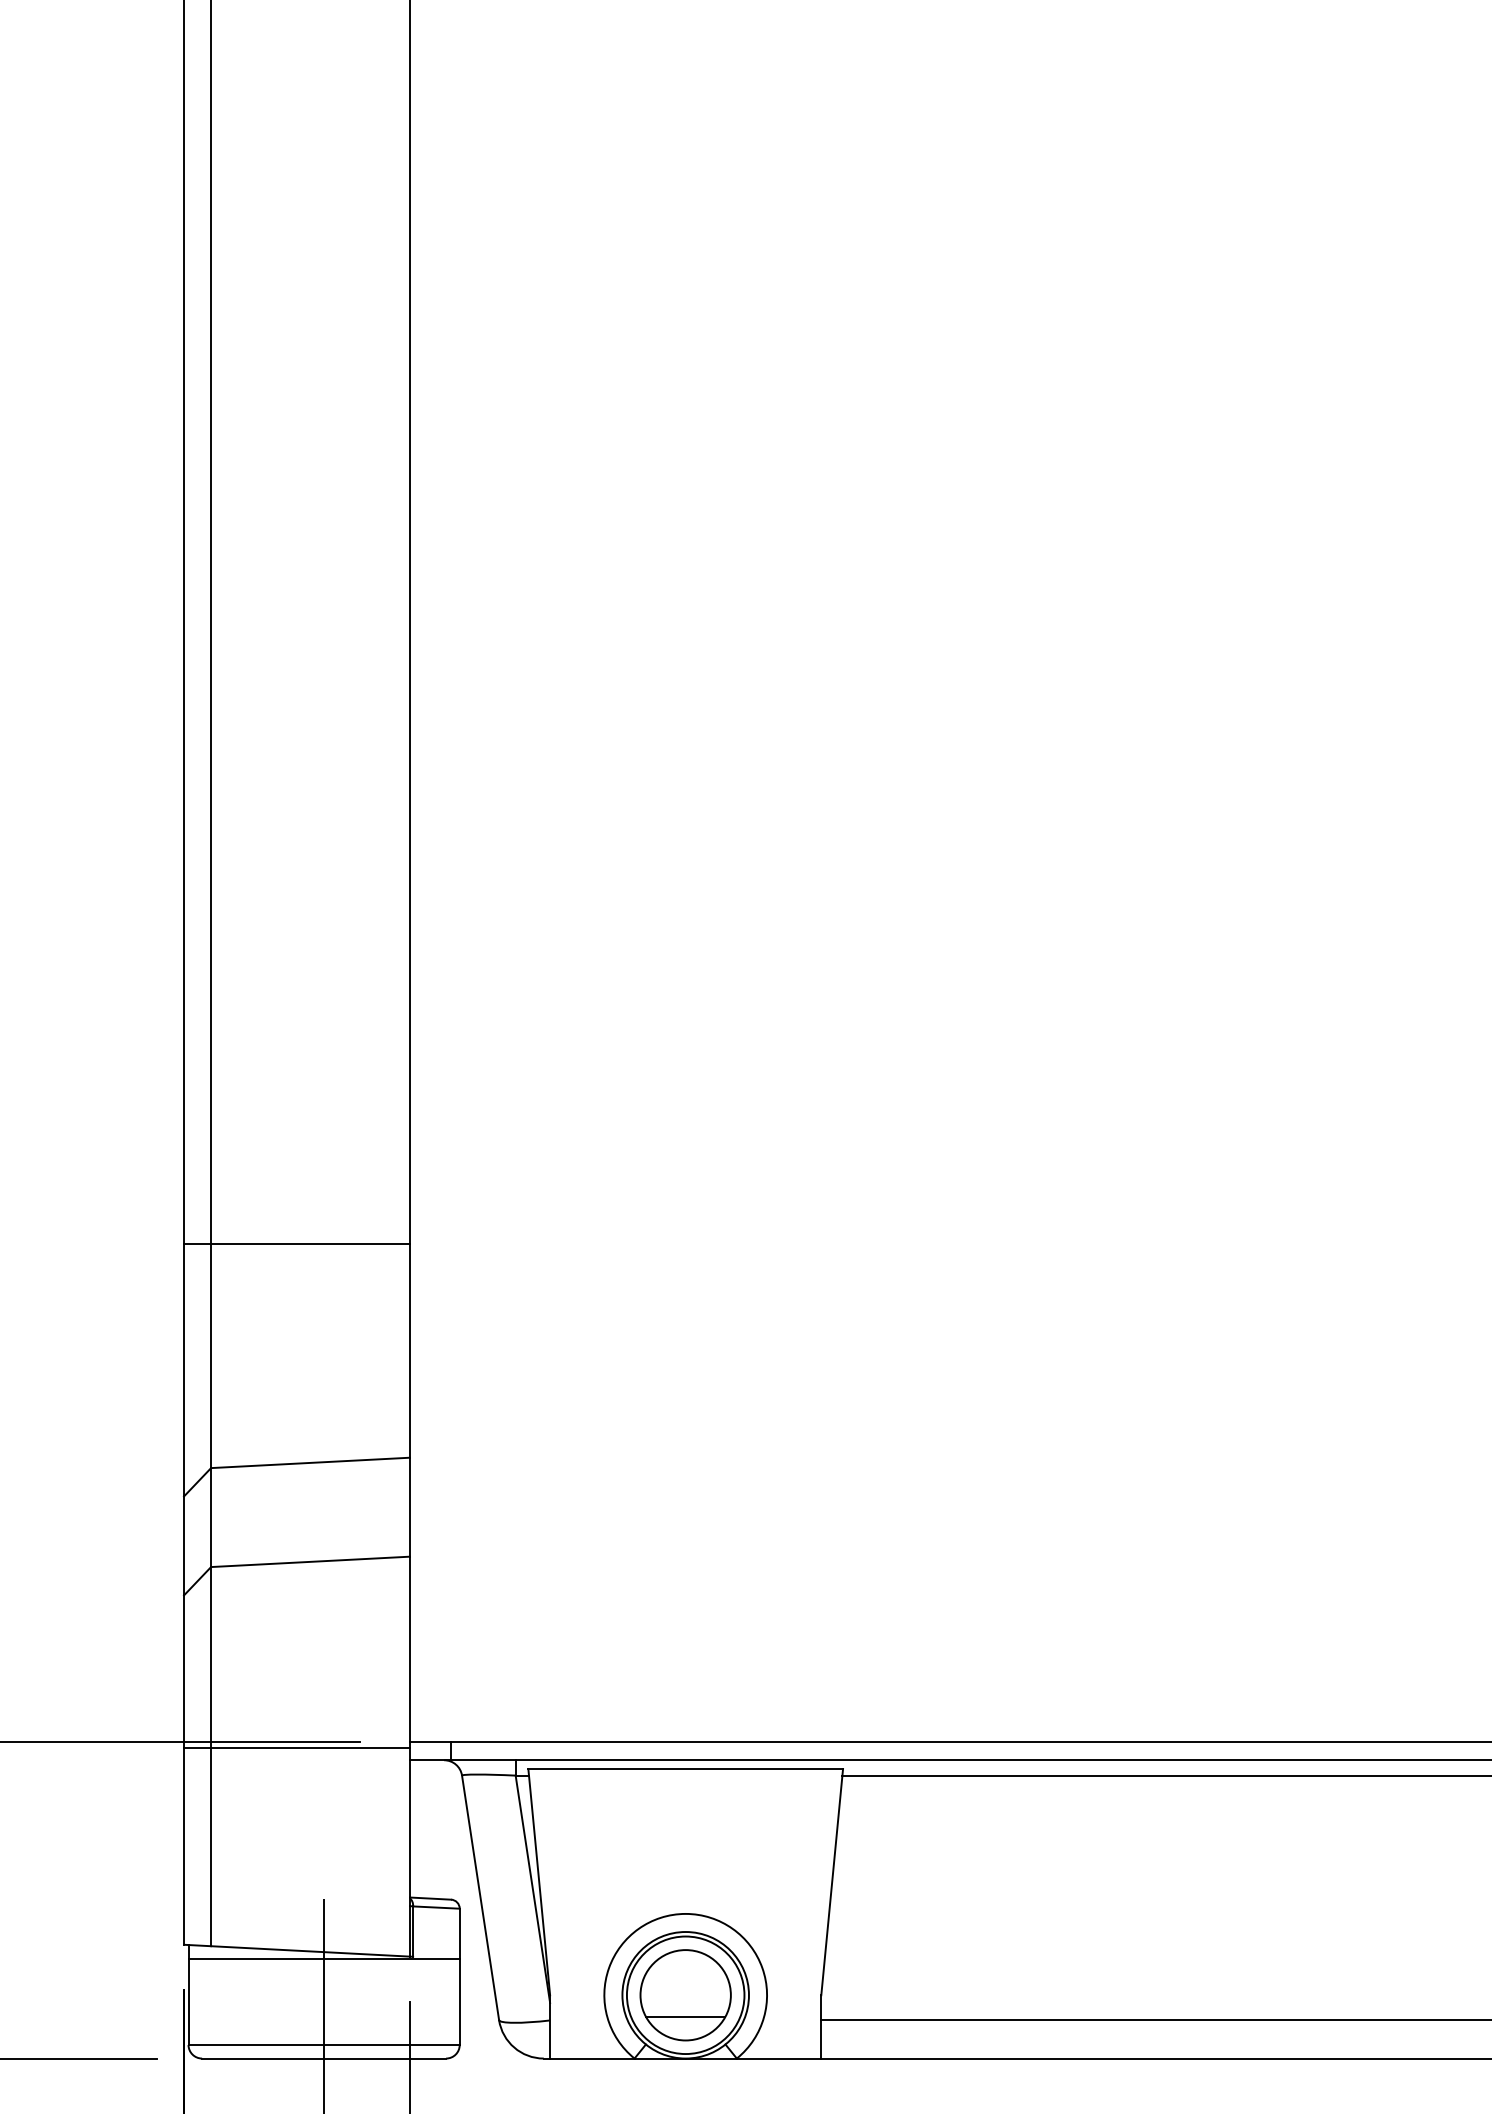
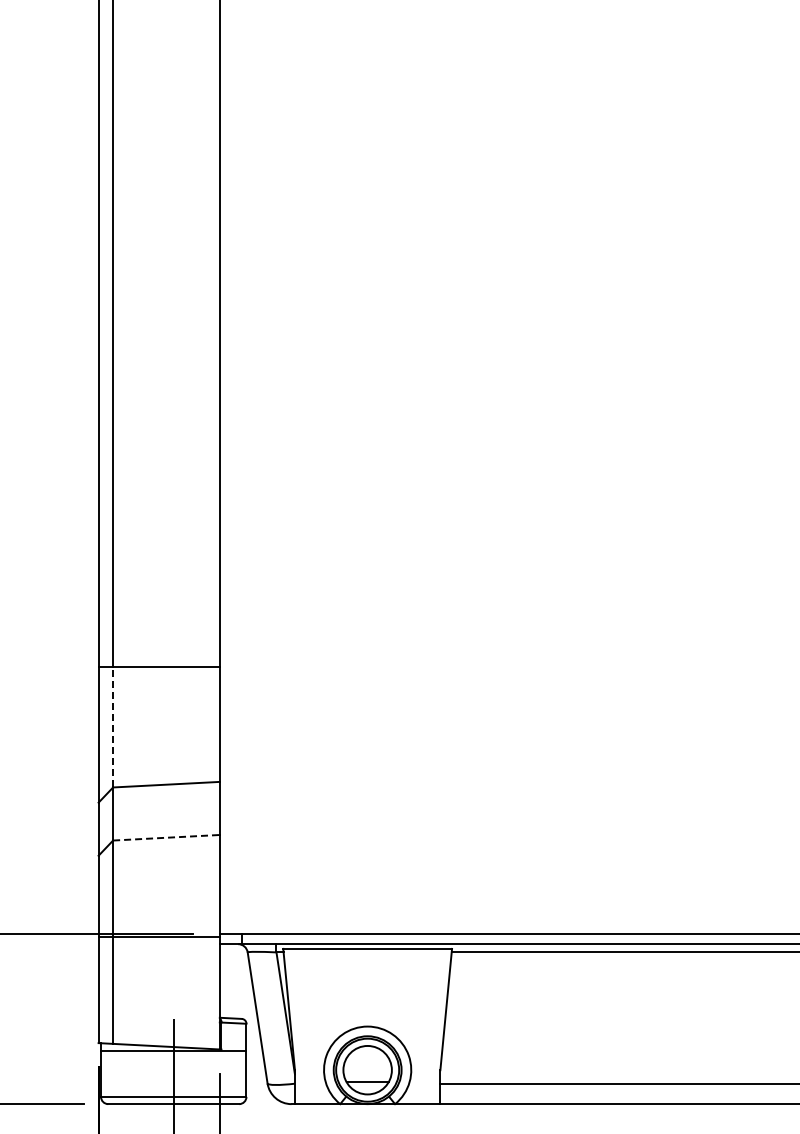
line: (211, 1354) -> (113, 726), solid -> dashed
line: (310, 1561) -> (166, 837), solid -> dashed

